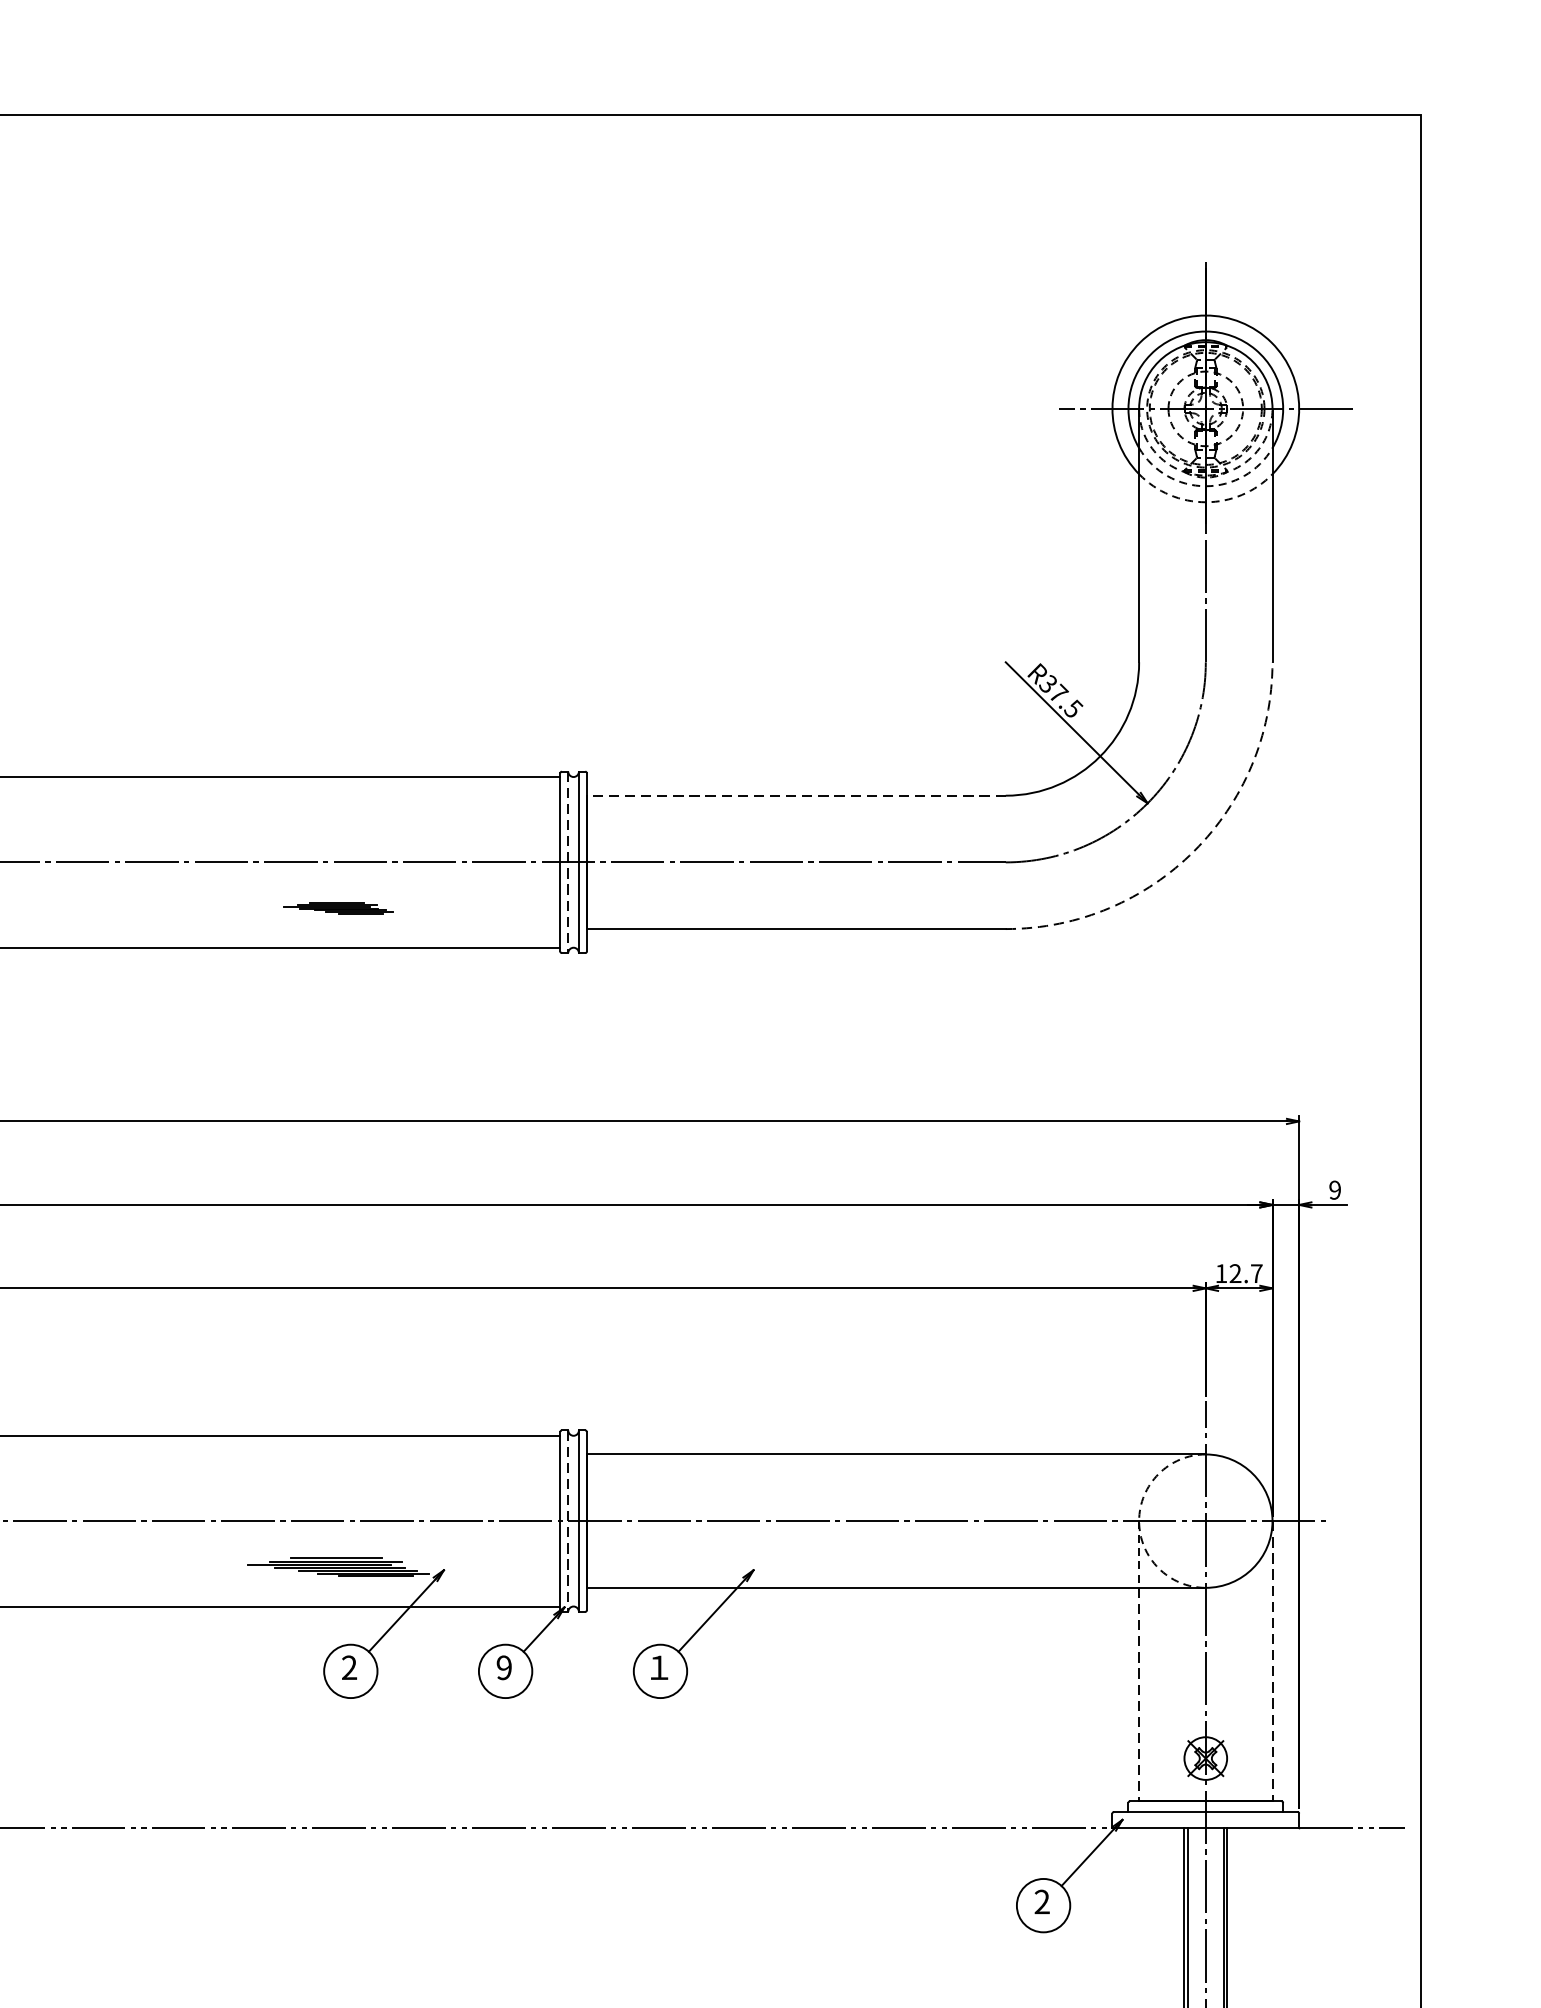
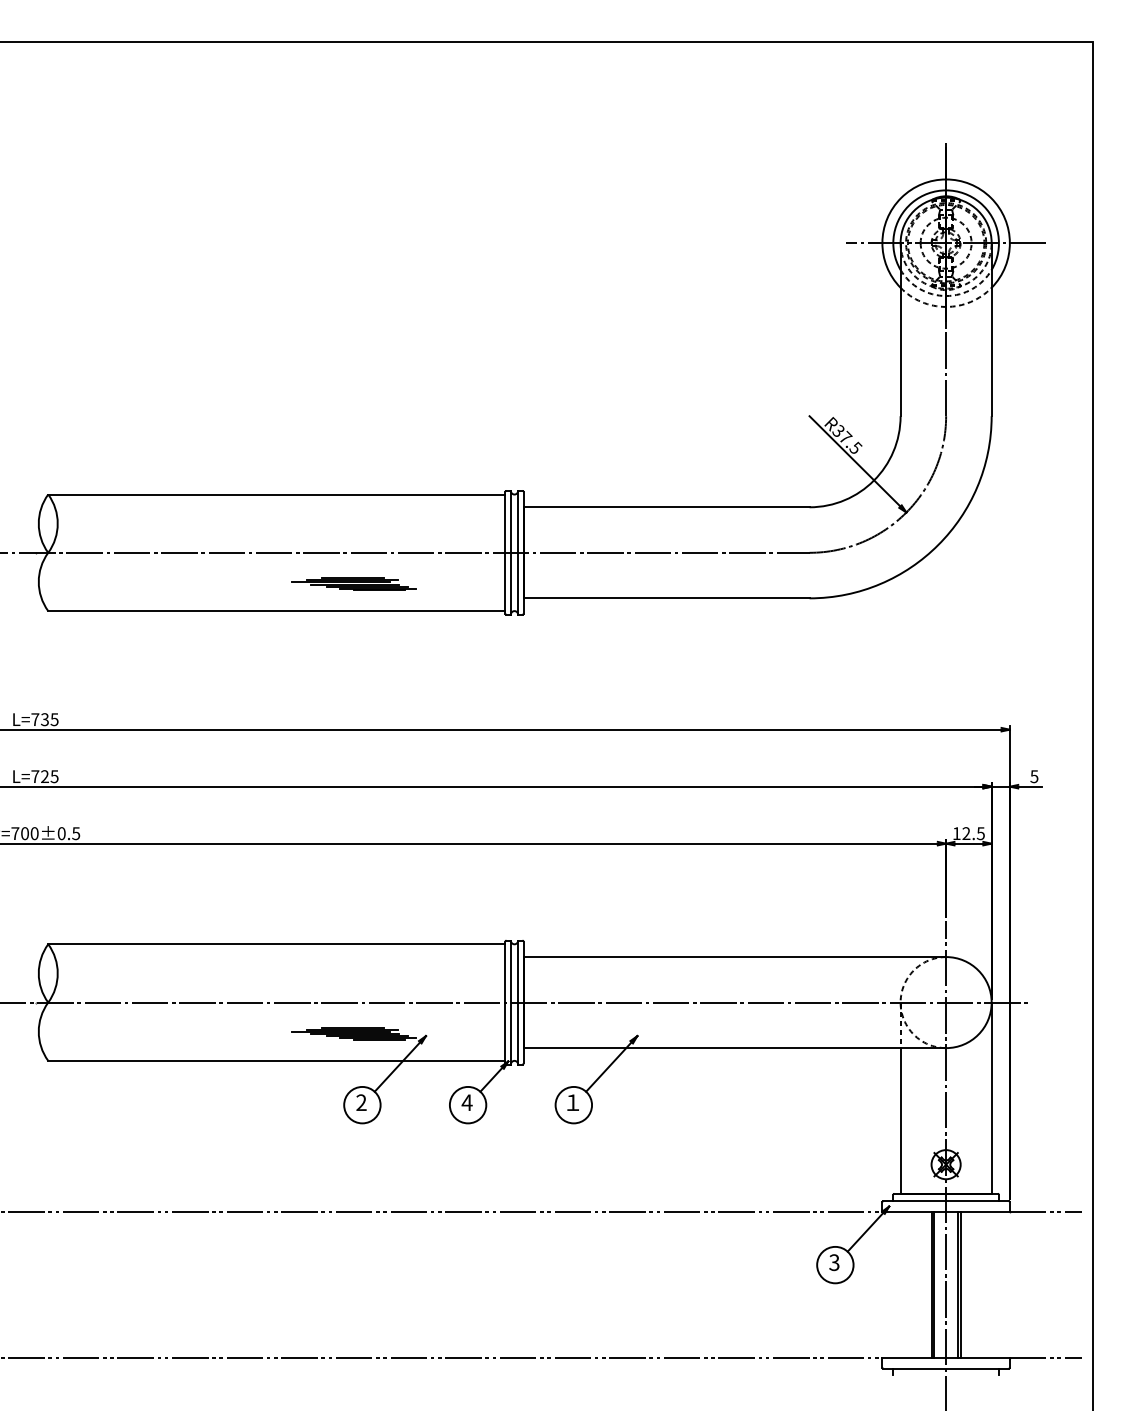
line: (796, 795) -> (666, 507), dashed -> solid
arc: (1194, 851) -> (938, 545), dashed -> solid
line: (567, 861) -> (510, 552), dashed -> solid
part: (337, 907) -> (353, 583), size x1.67
text: (1335, 1190) -> (1034, 776), 9 -> 5
text: (1256, 1273) -> (980, 833), 12.7 -> 12.5
line: (567, 1521) -> (510, 1002), dashed -> solid
line: (1272, 1661) -> (991, 1098), dashed -> solid
text: (503, 1667) -> (466, 1102), 9 -> 4
line: (1138, 1693) -> (900, 1120), dashed -> solid
text: (1042, 1901) -> (834, 1262), 2 -> 3

